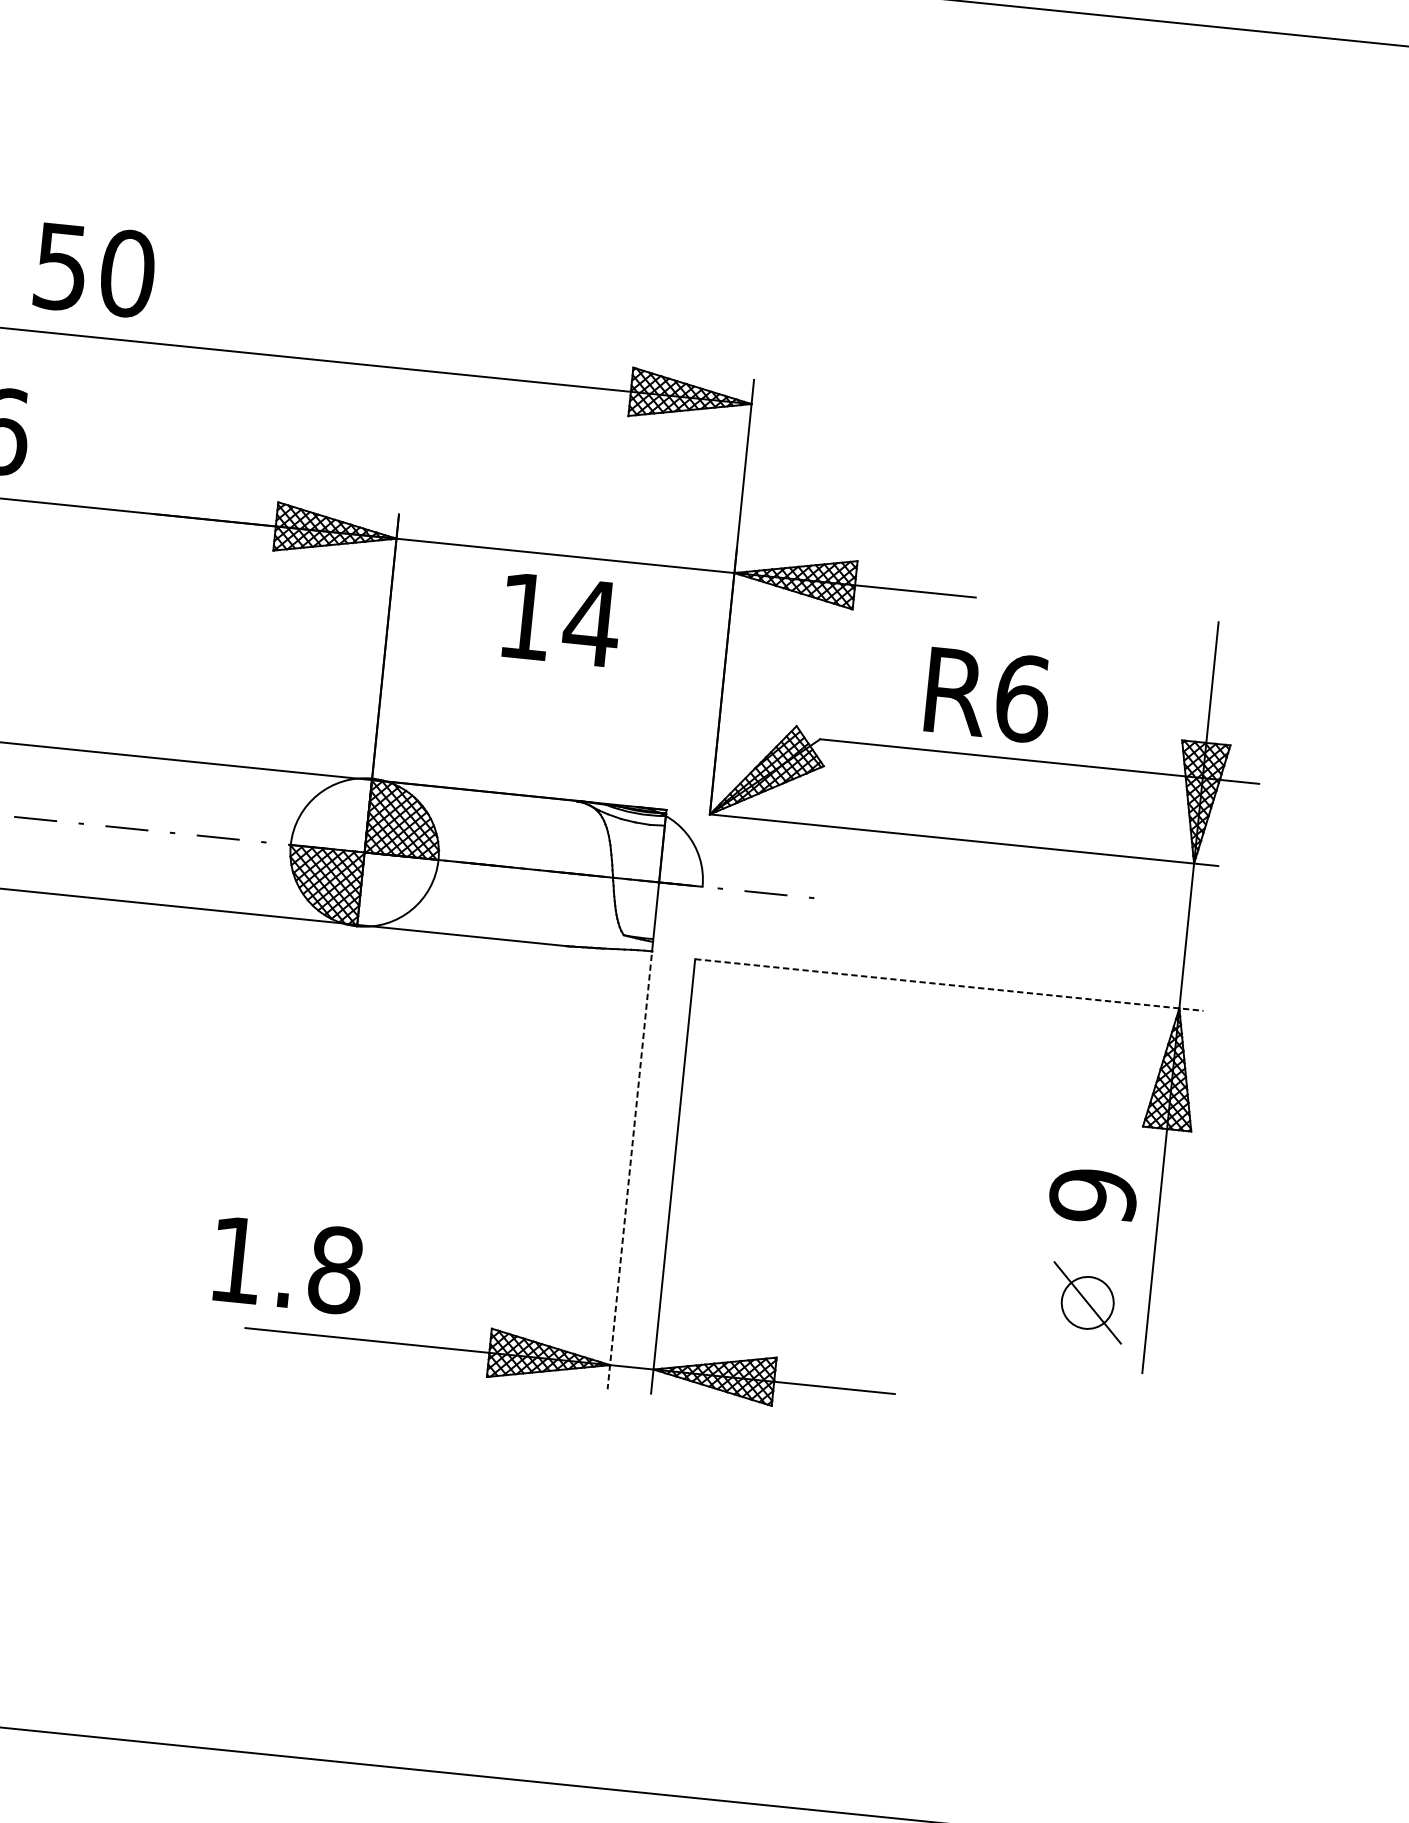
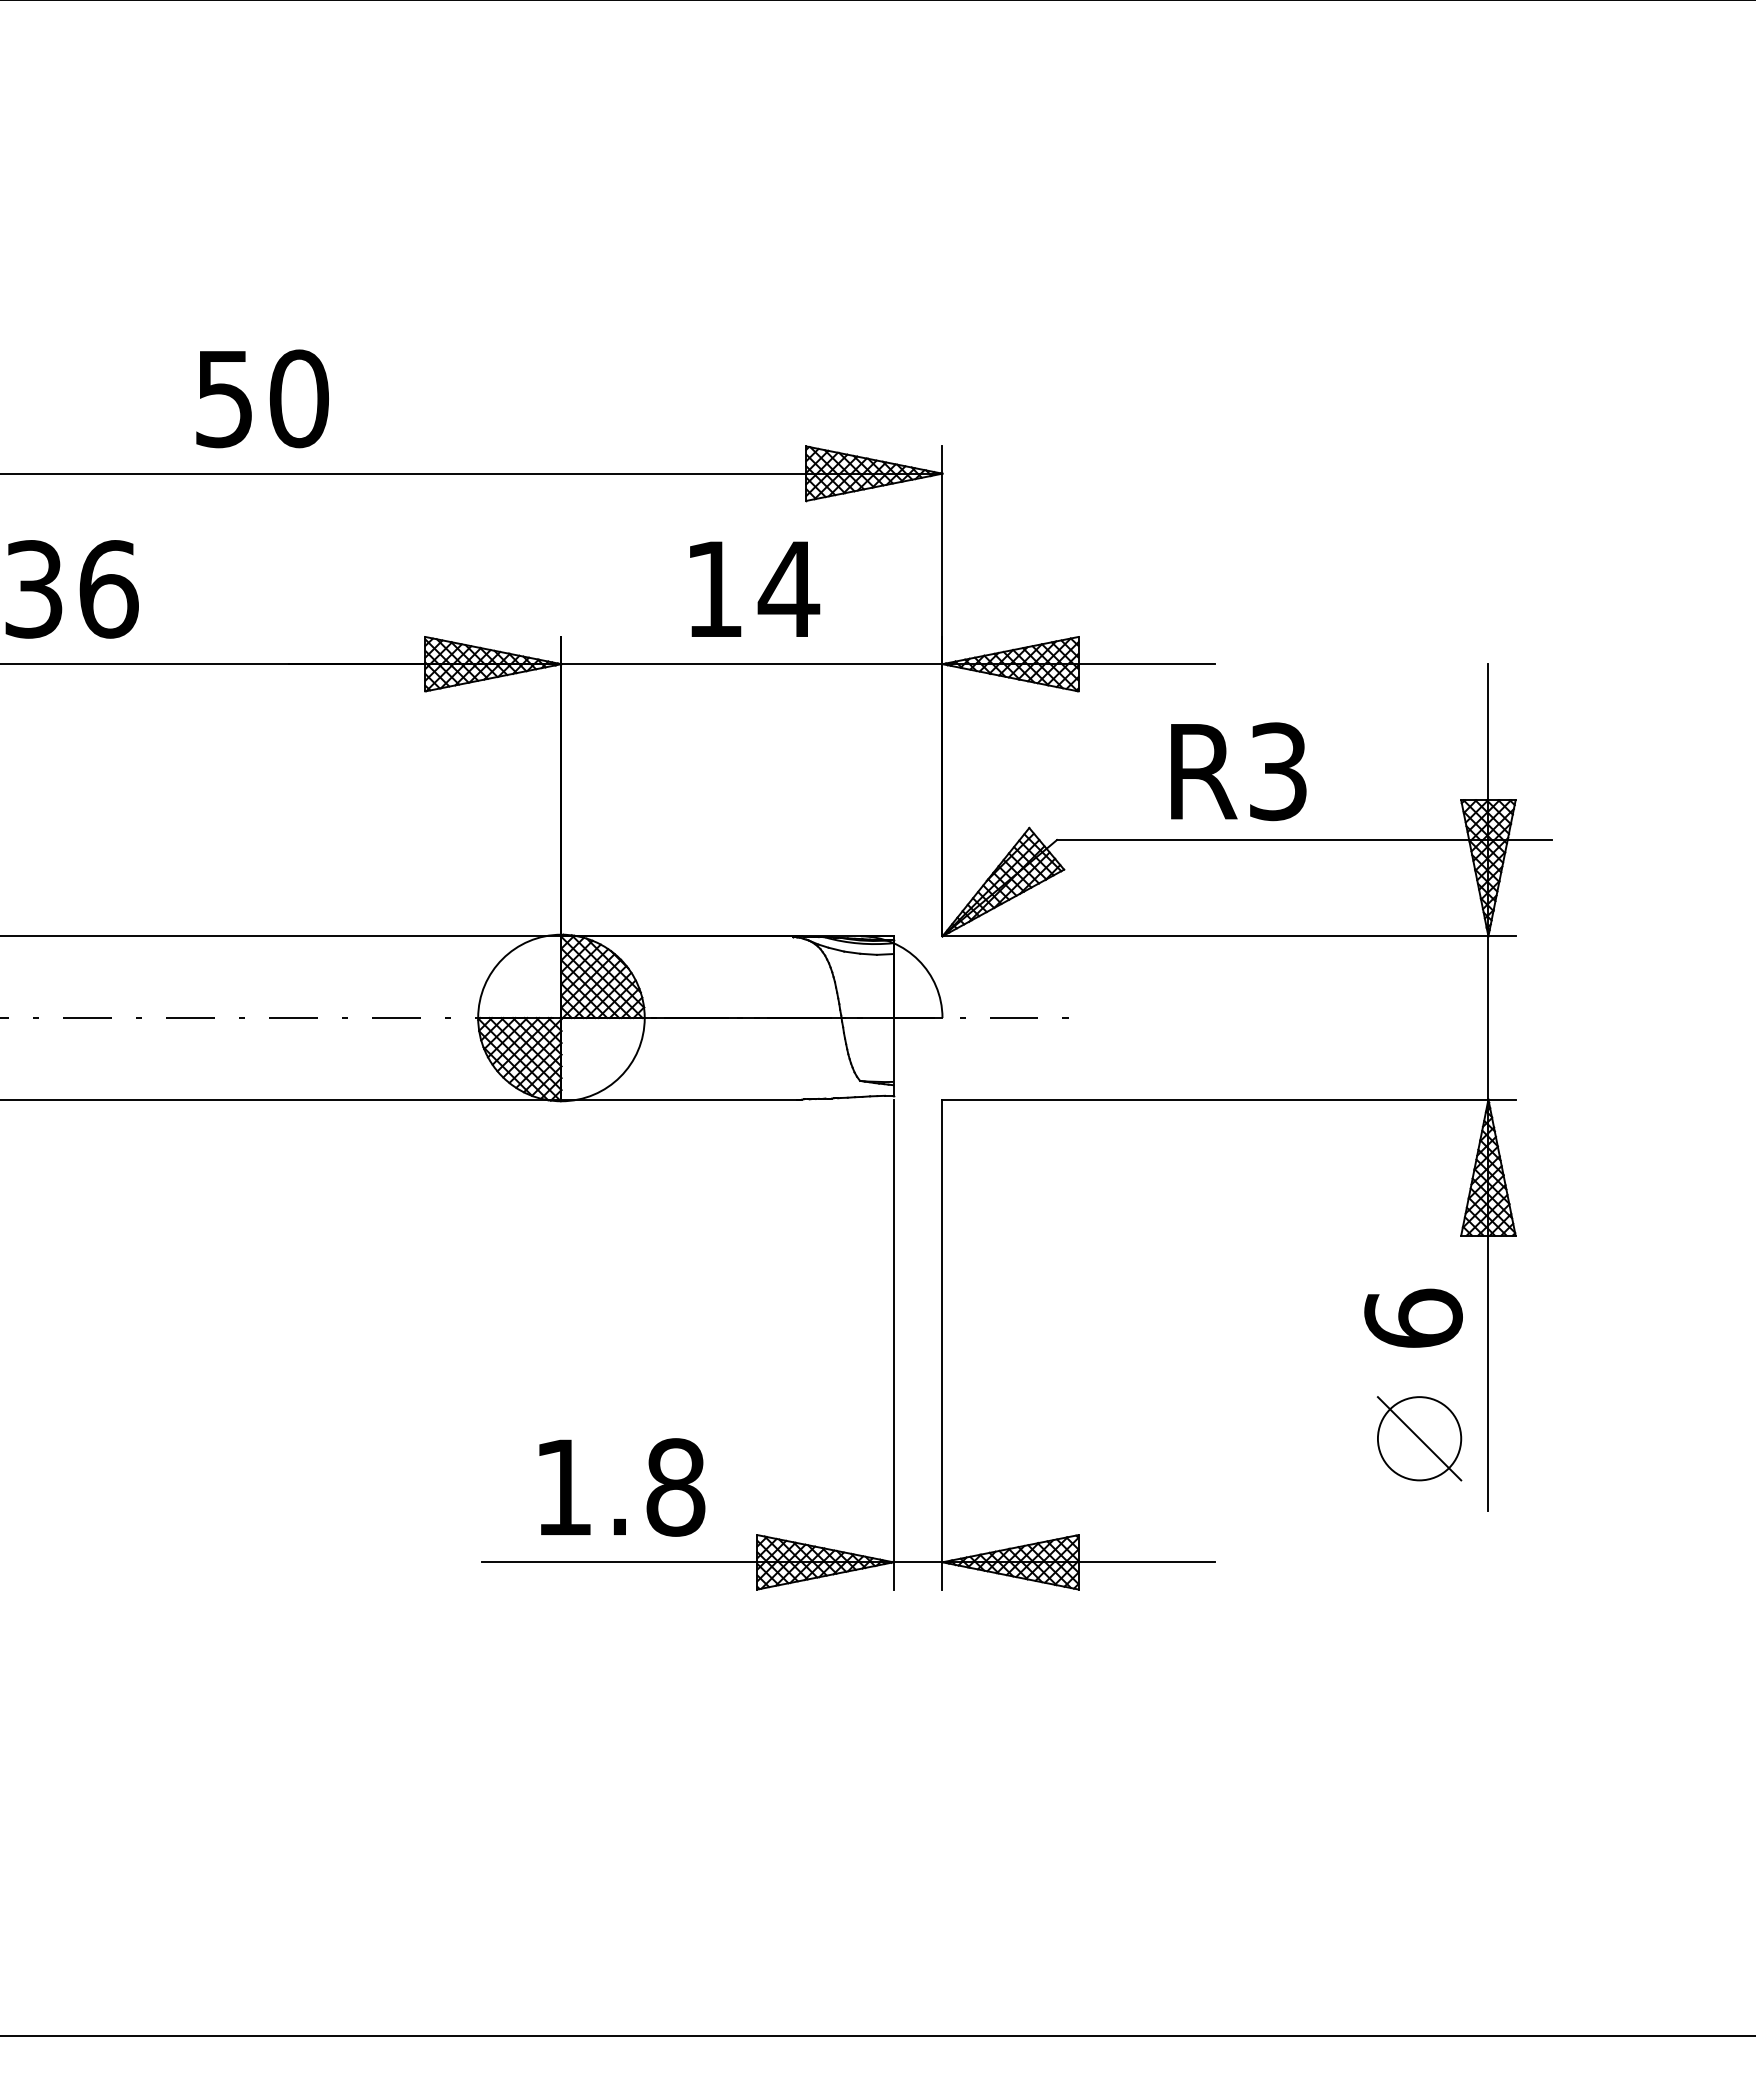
text: (95, 270) -> (262, 398), moved
text: (562, 619) -> (755, 588), moved
text: (1022, 698) -> (1278, 771), R6 -> R3
line: (949, 984) -> (1229, 1099), dashed -> solid
line: (629, 1171) -> (893, 1344), dashed -> solid
text: (1093, 1195) -> (1413, 1318), 9 -> 6
text: (288, 1265) -> (622, 1487), moved
circle: (1087, 1302) -> (1419, 1438), size x1.43

